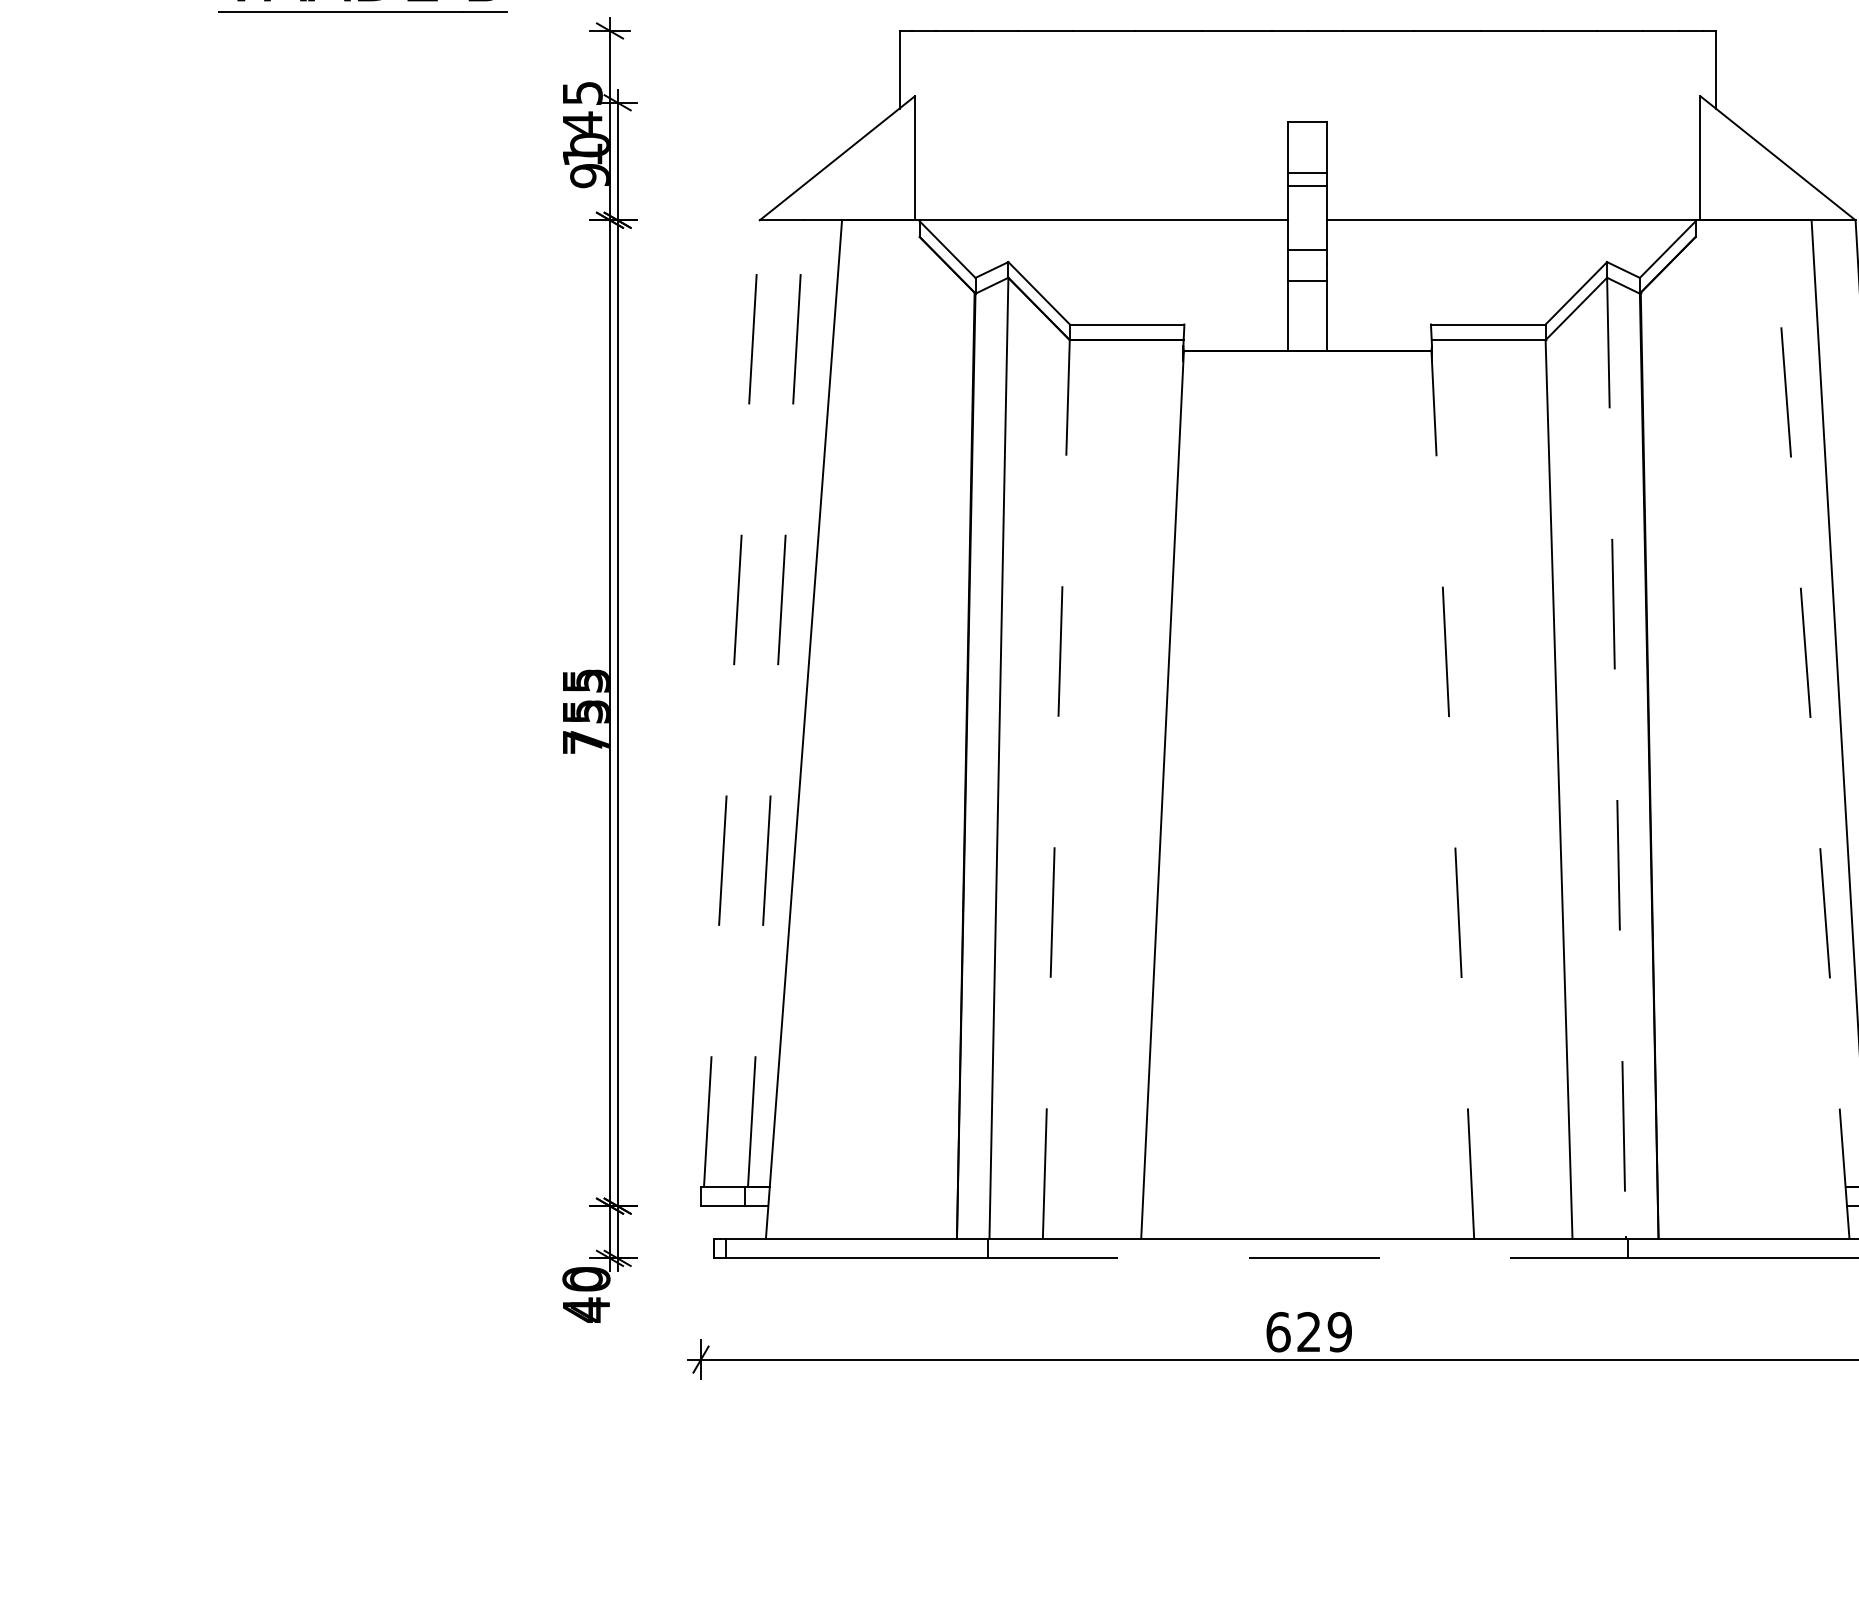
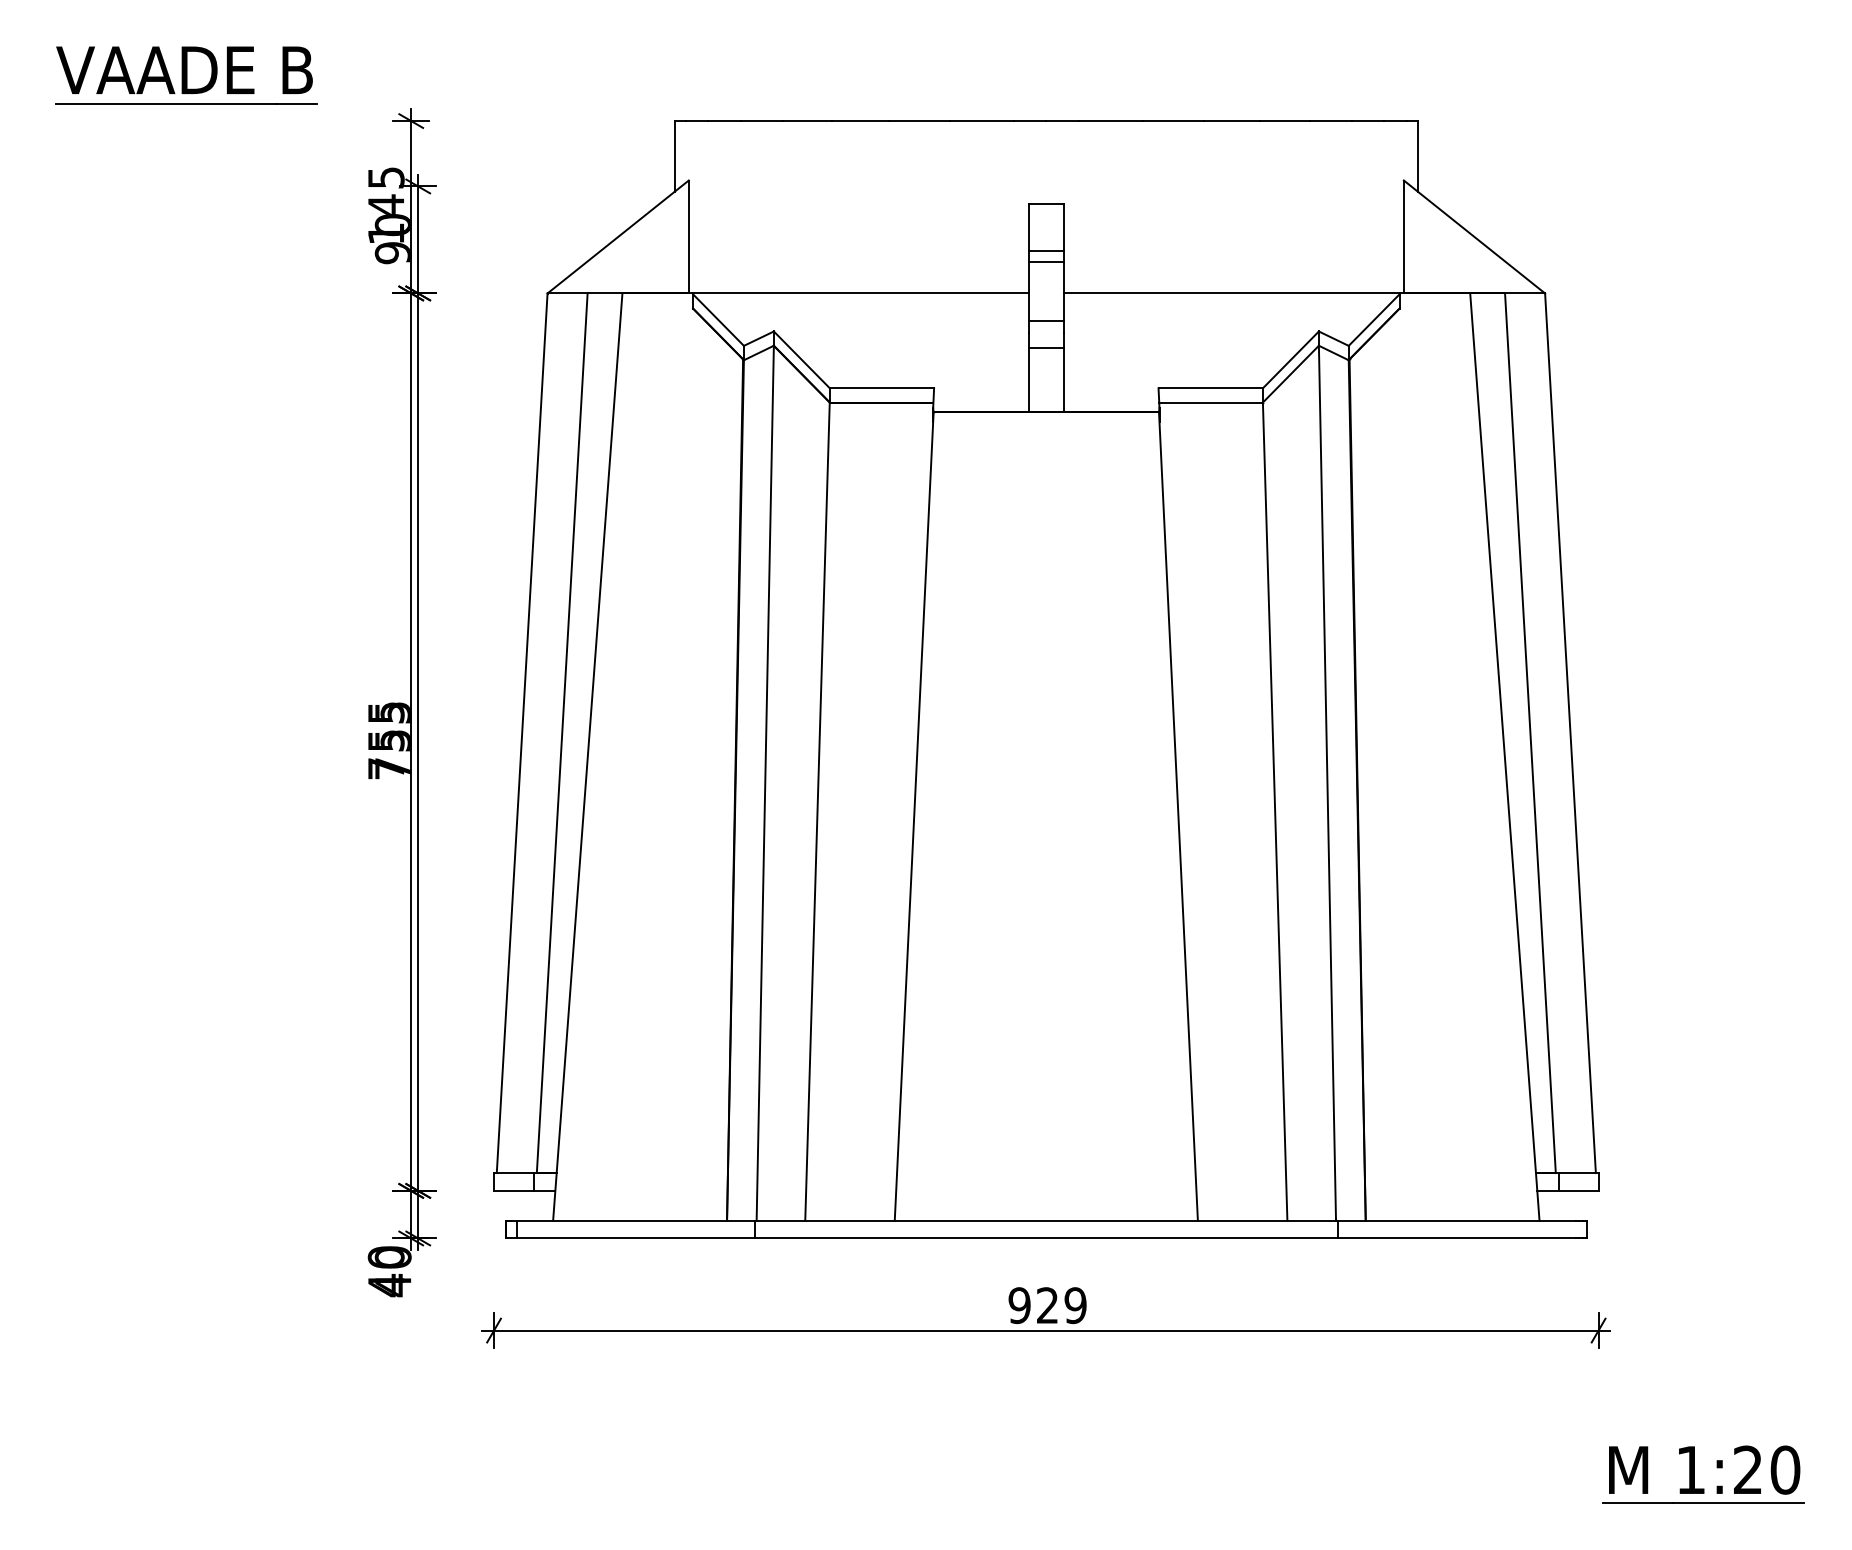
line: (732, 703) -> (522, 733), dashed -> solid
line: (776, 703) -> (562, 733), dashed -> solid
line: (1810, 730) -> (1504, 757), dashed -> solid
line: (1616, 758) -> (1327, 783), dashed -> solid
line: (1056, 789) -> (817, 811), dashed -> solid
line: (1452, 794) -> (1178, 816), dashed -> solid
line: (1307, 1258) -> (1046, 1238), dashed -> solid
text: (1278, 1332) -> (1019, 1305), 629 -> 929

